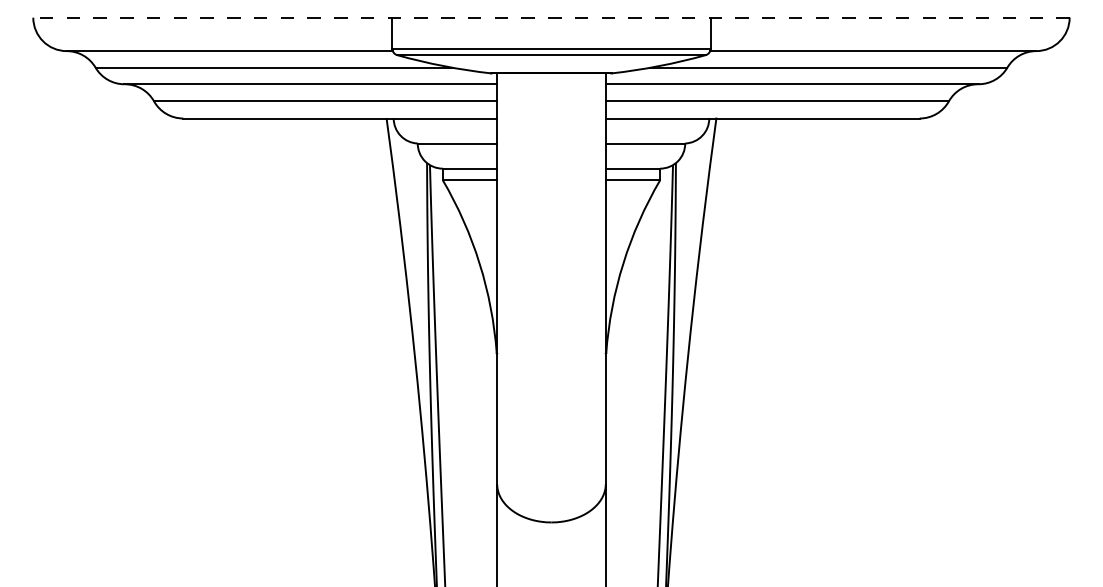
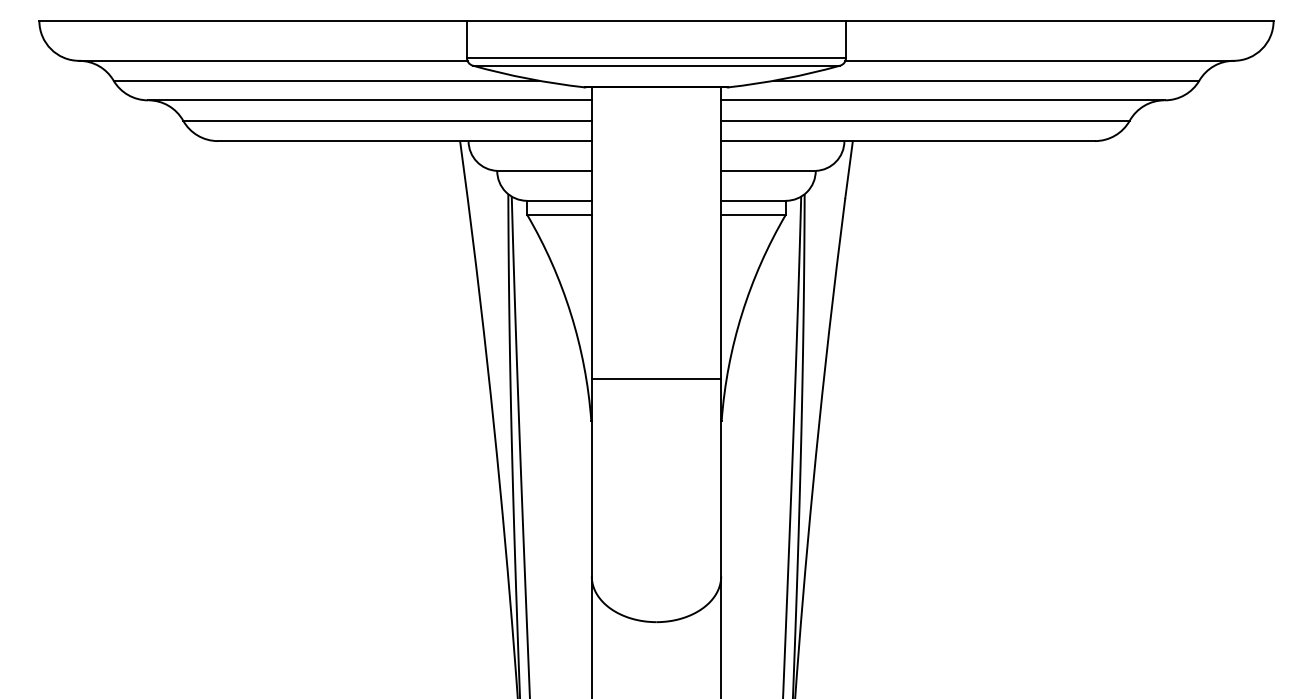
line: (550, 18) -> (655, 21), dashed -> solid
line: (551, 318) -> (656, 379), added

